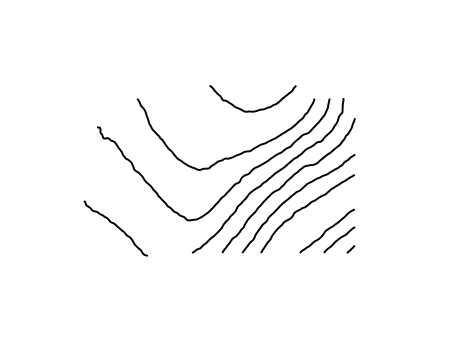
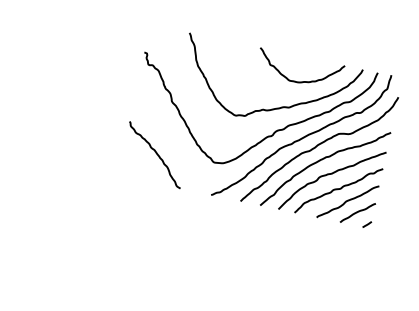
curve: (252, 110) -> (297, 81), moved
curve: (315, 221) -> (338, 190), added
curve: (116, 227) -> (155, 154), moved

